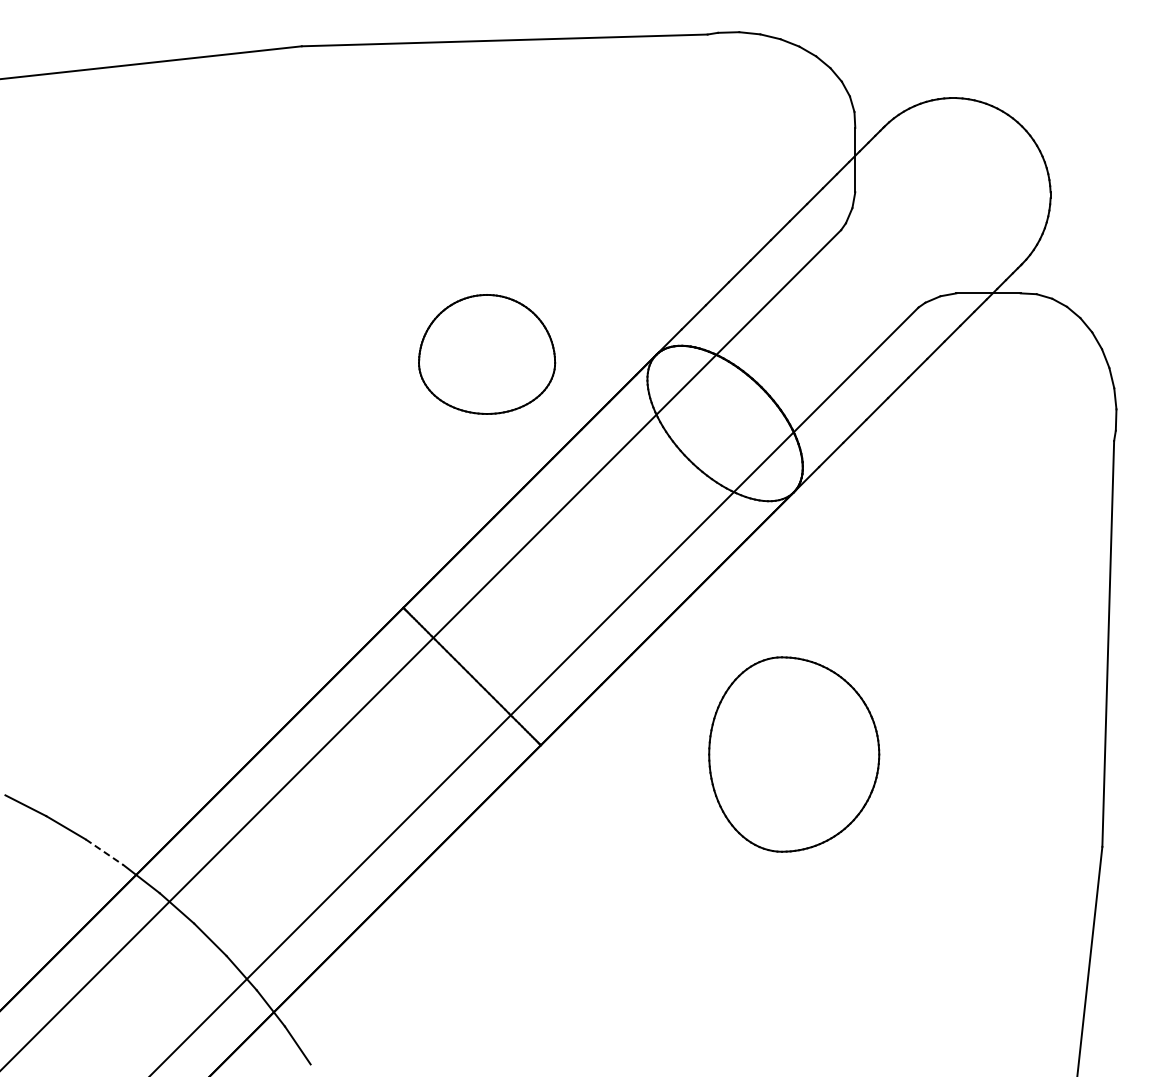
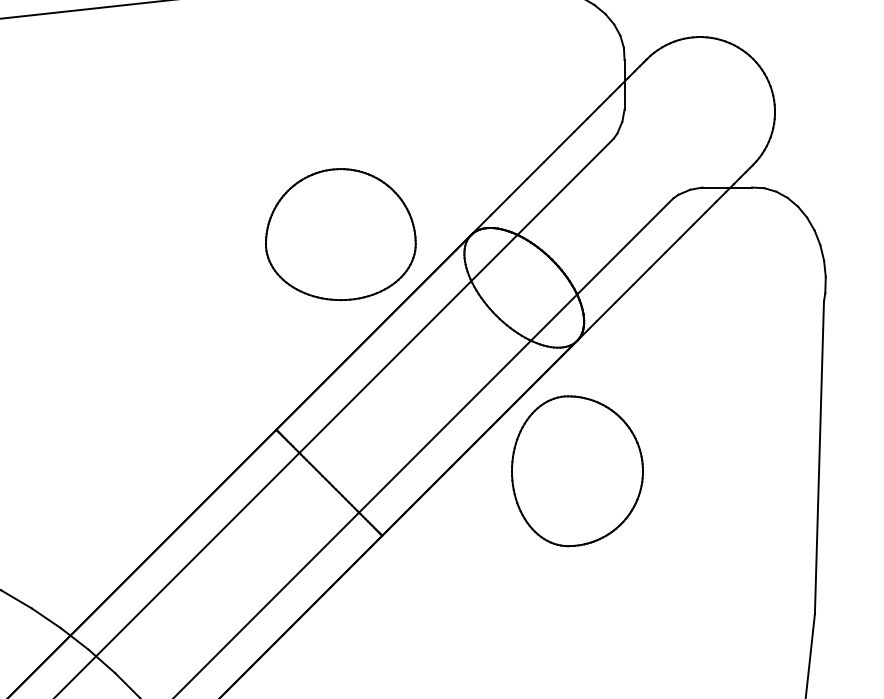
part: (486, 354) -> (340, 234), size x1.43
part: (794, 754) -> (577, 471), moved
line: (104, 852) -> (46, 618), dashed -> solid

